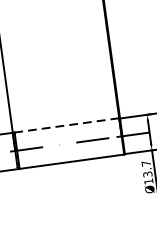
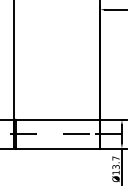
line: (66, 125) -> (57, 119), dashed -> solid

